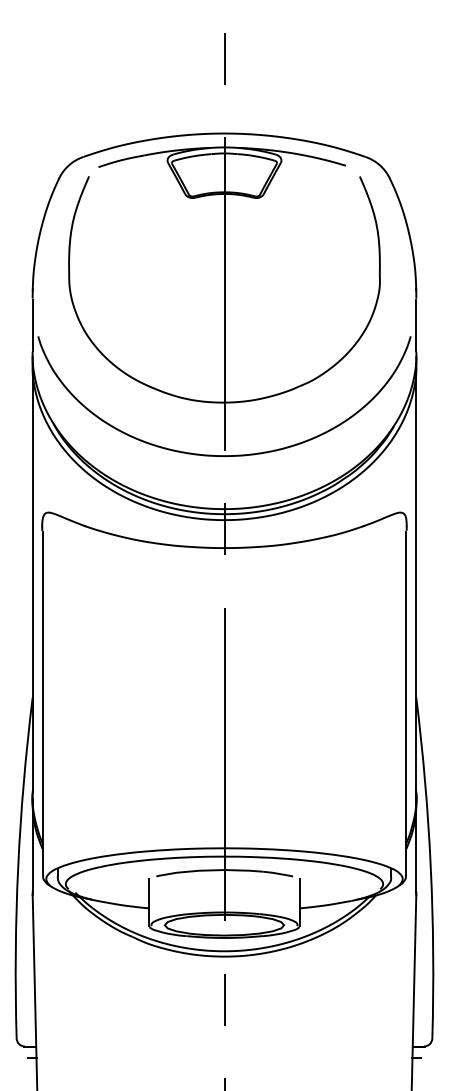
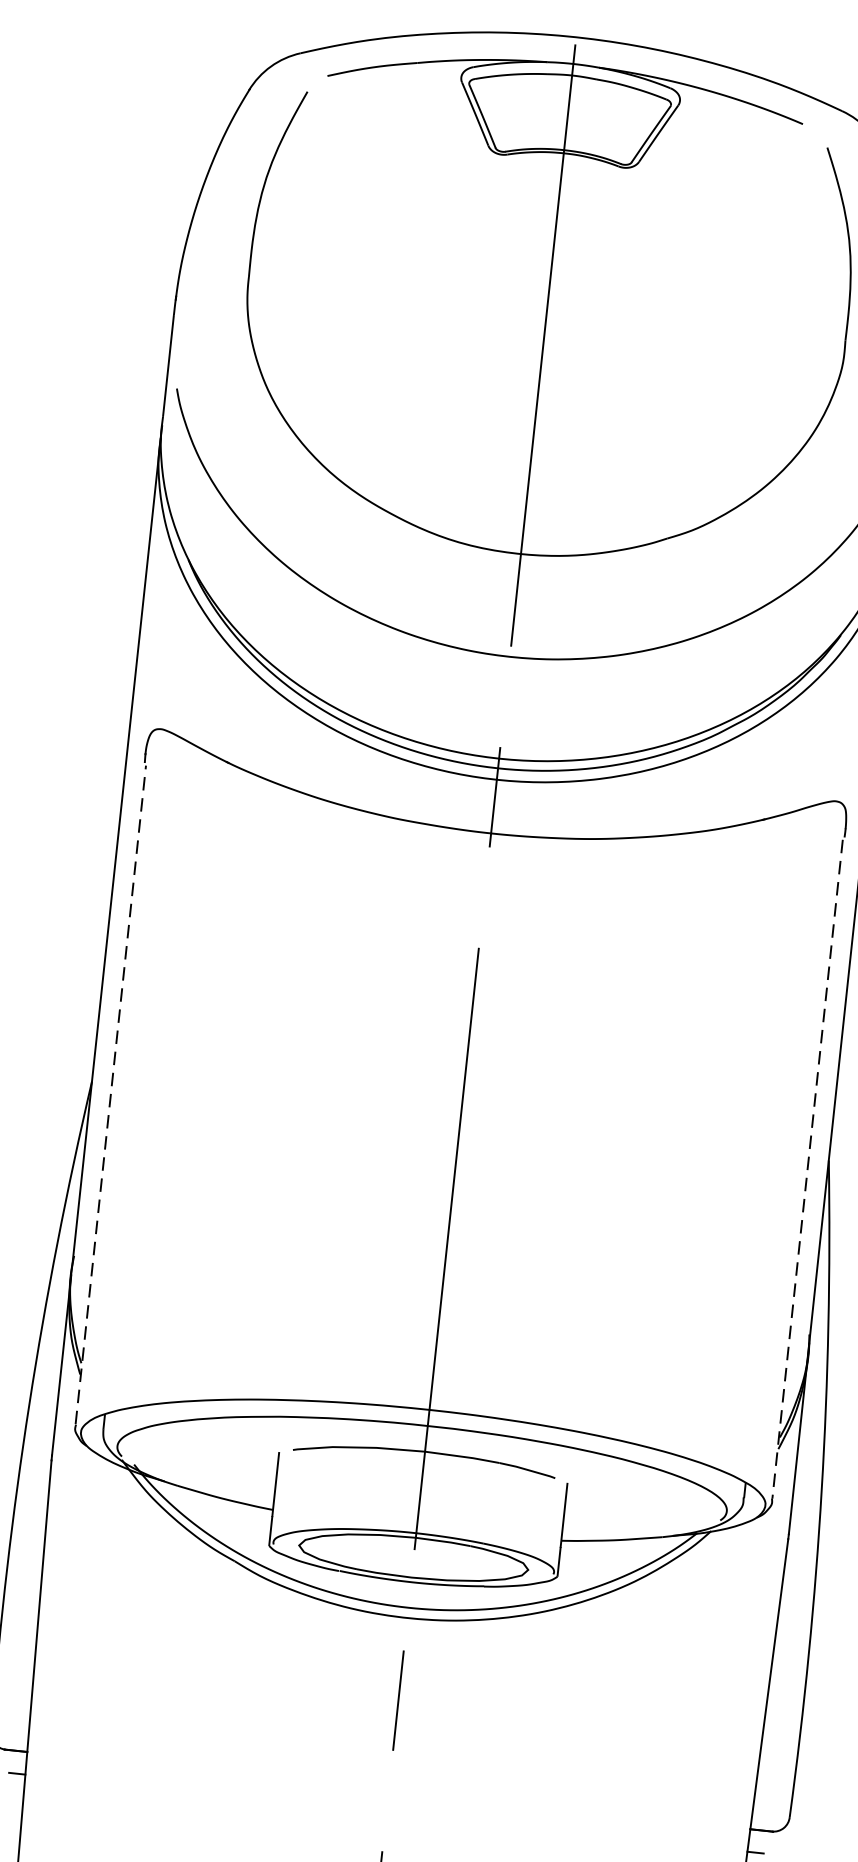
line: (43, 703) -> (111, 1094), solid -> dashed
line: (405, 703) -> (806, 1169), solid -> dashed

